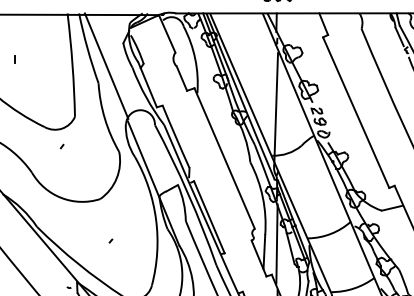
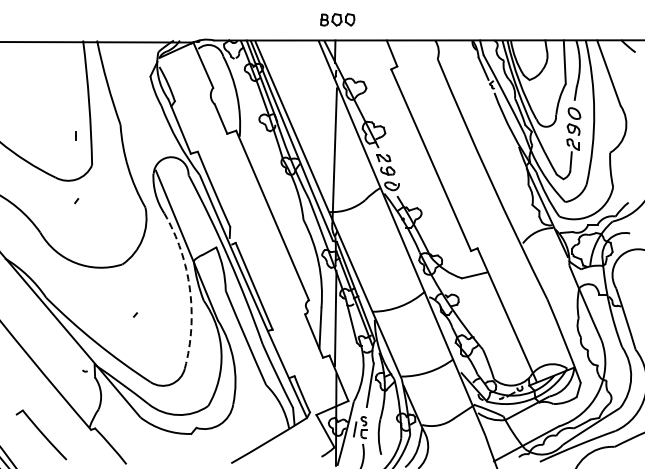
line: (14, 59) -> (75, 135), moved
line: (106, 65) -> (130, 103), removed
arc: (155, 219) -> (189, 289), solid -> dashed

